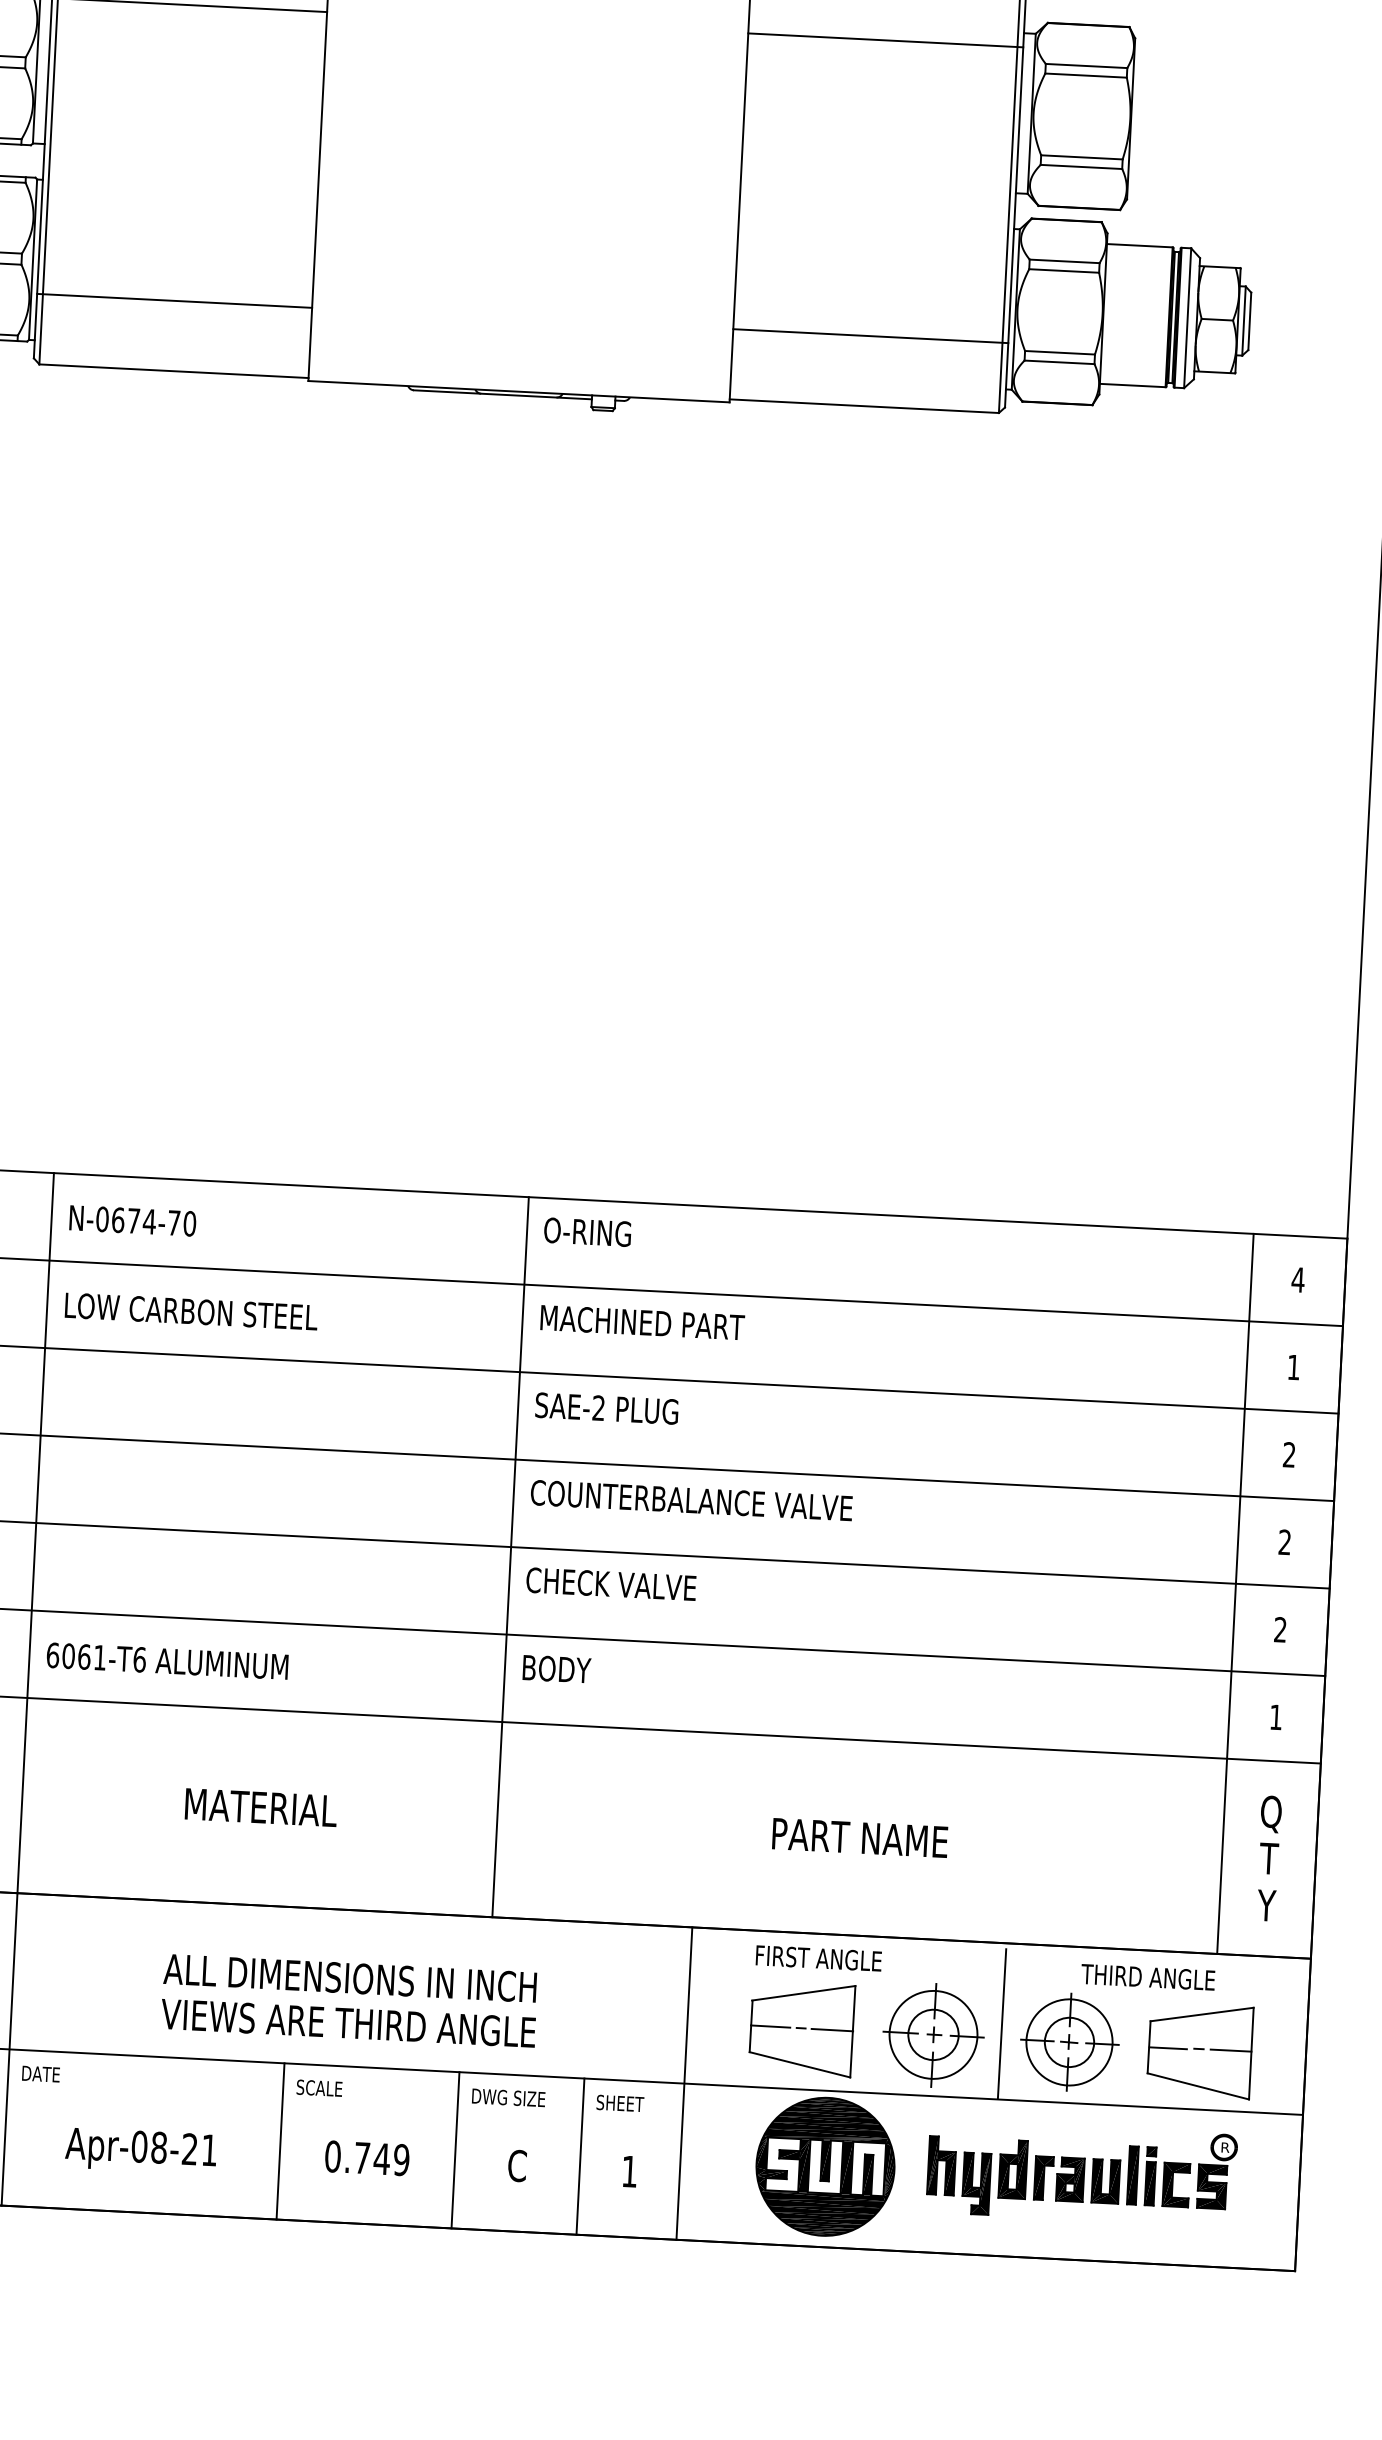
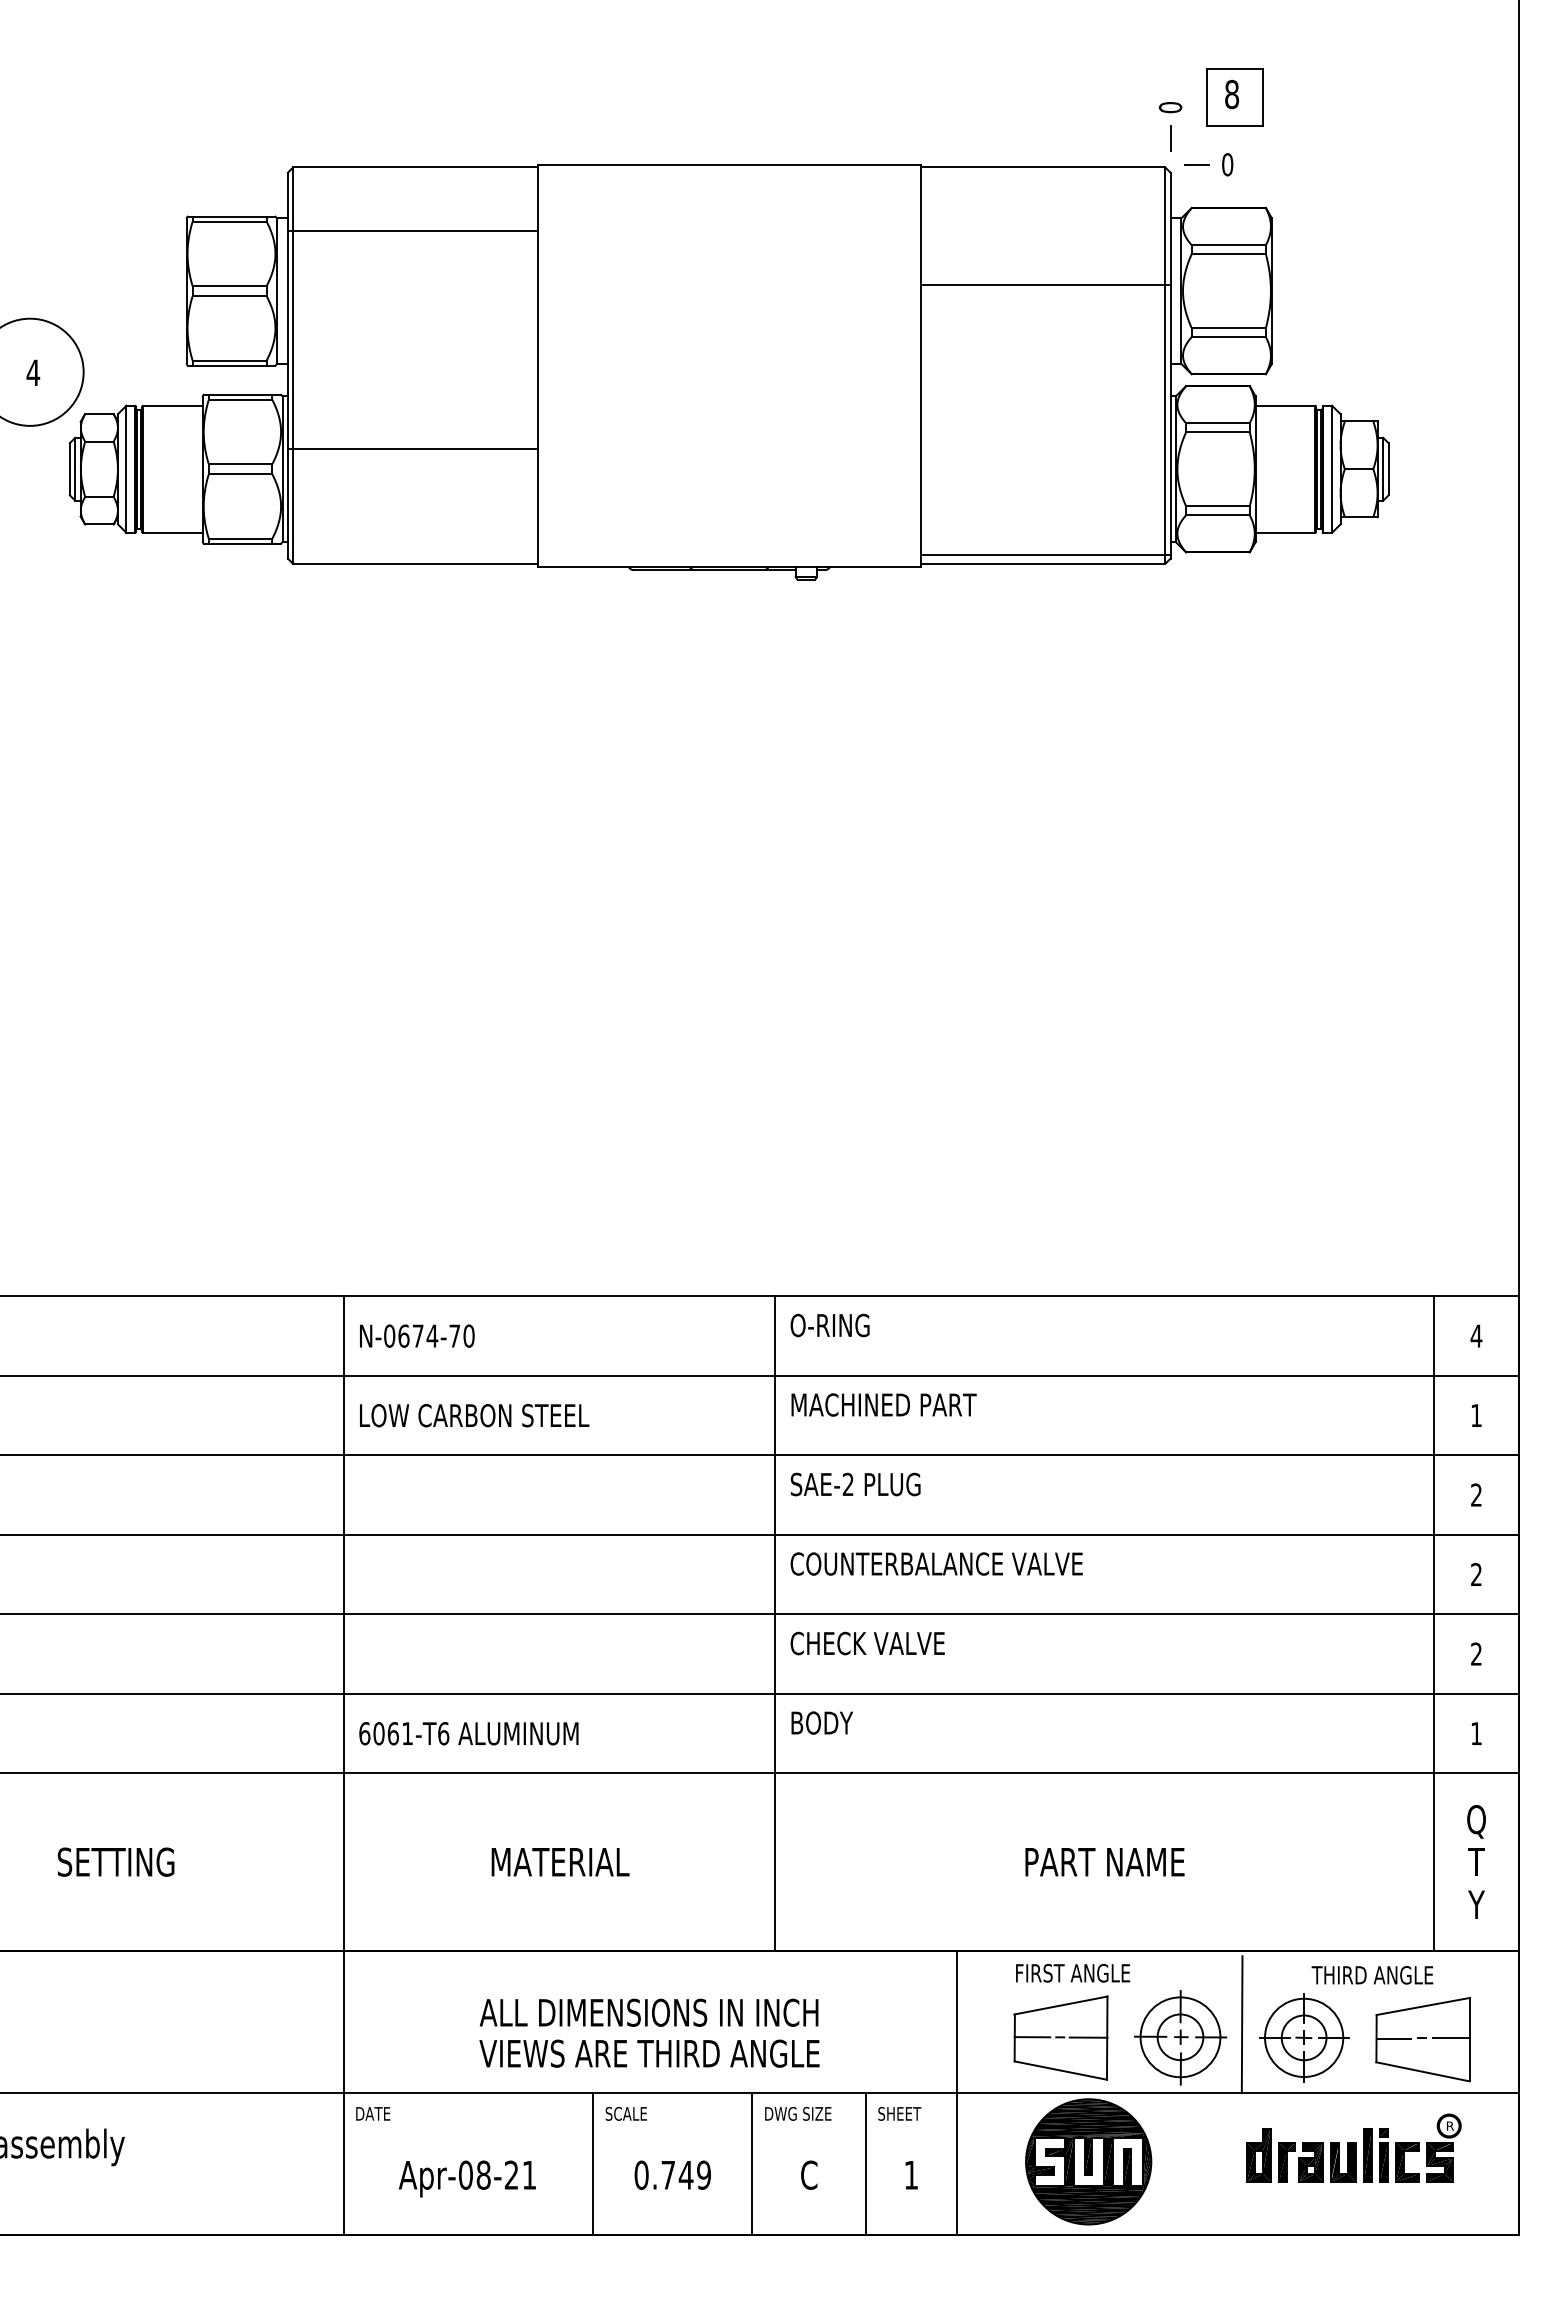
line: (885, 40) -> (1045, 285), moved
line: (174, 301) -> (412, 449), moved
line: (870, 336) -> (1045, 555), moved
part: (959, 2175) -> (1210, 2163), removed

